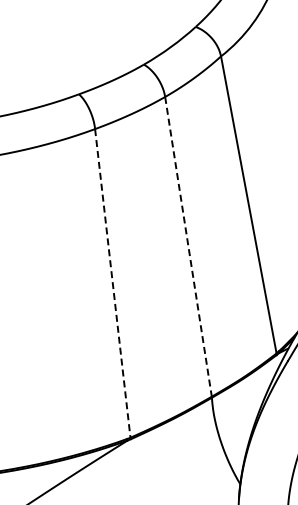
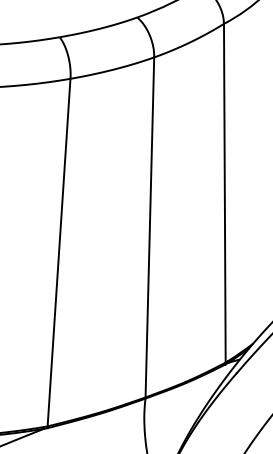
line: (188, 247) -> (149, 228), dashed -> solid
line: (112, 283) -> (58, 252), dashed -> solid

